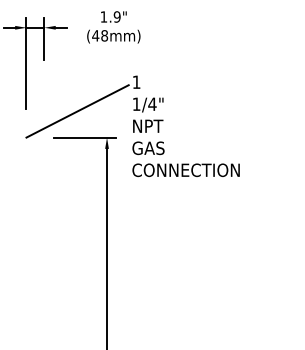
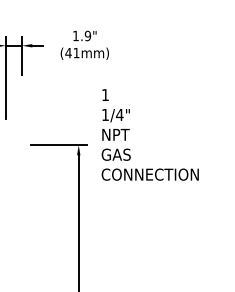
text: (104, 35) -> (76, 52), (48mm) -> (41mm)
line: (77, 111) -> (52, 121), removed

